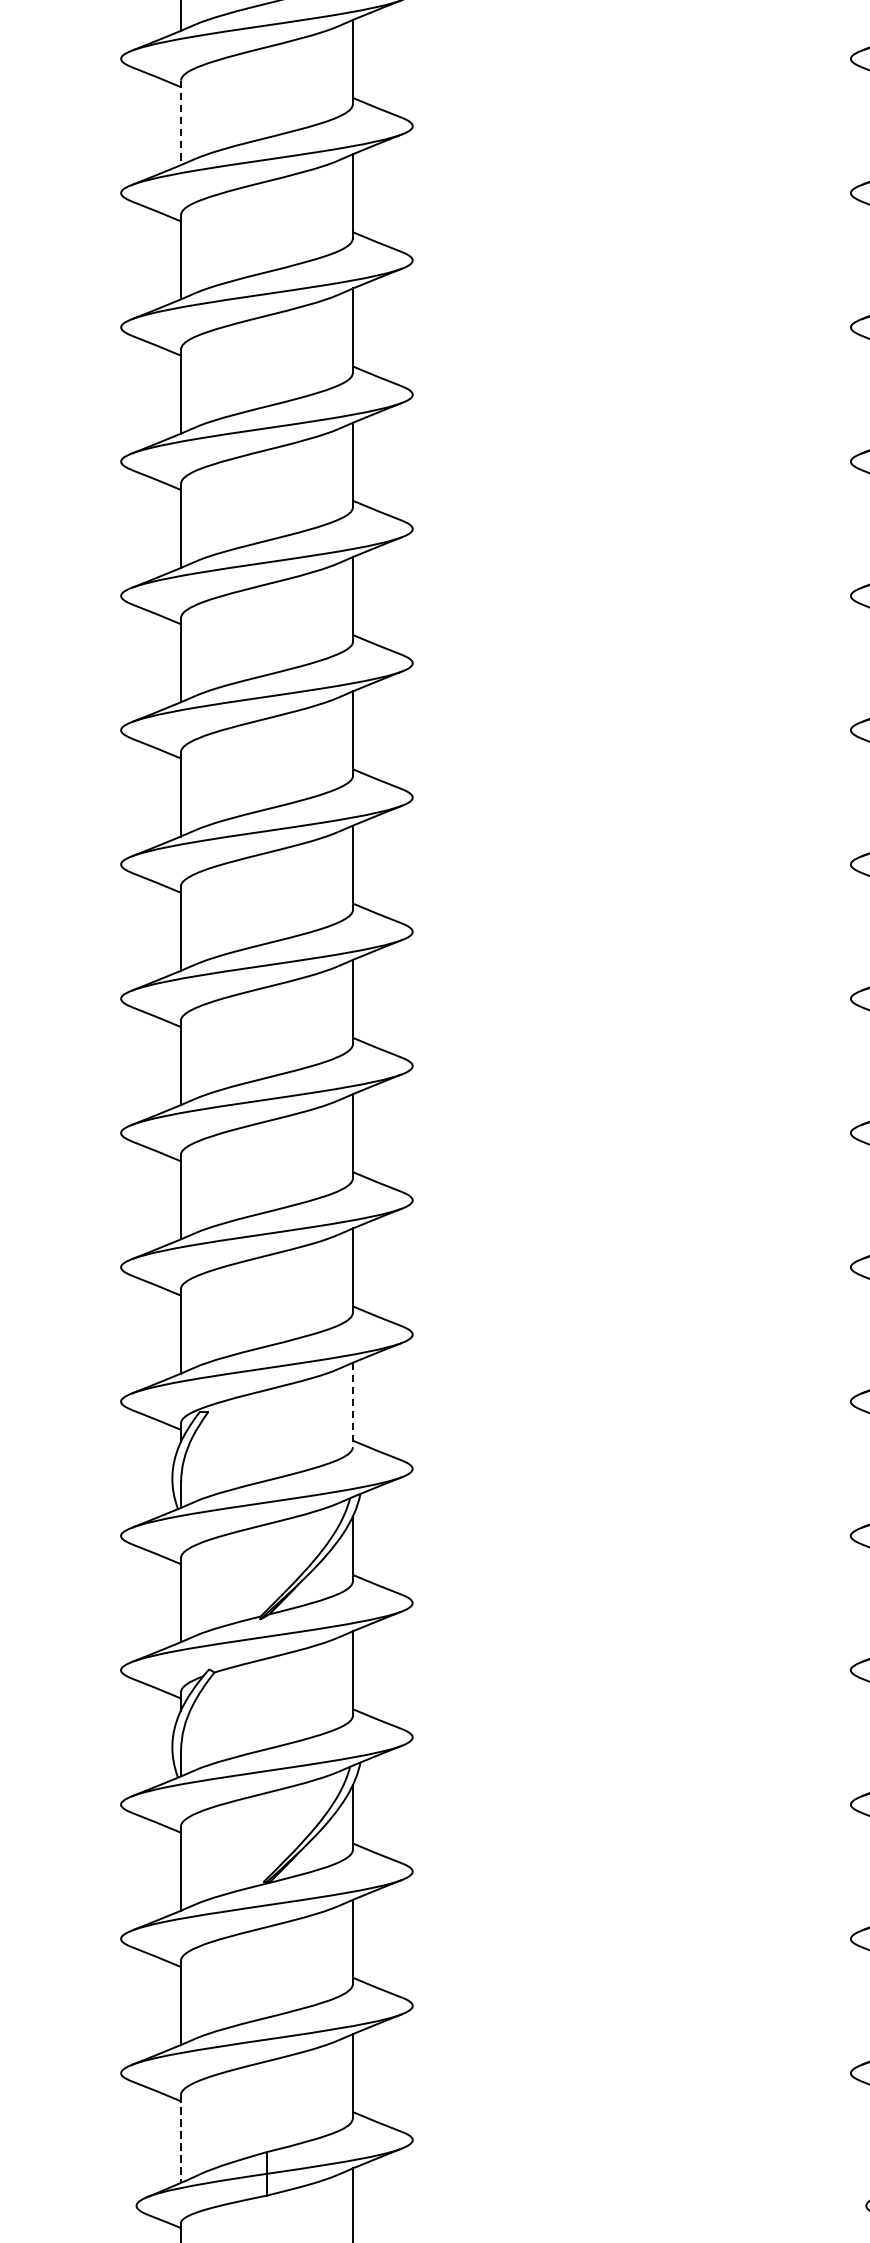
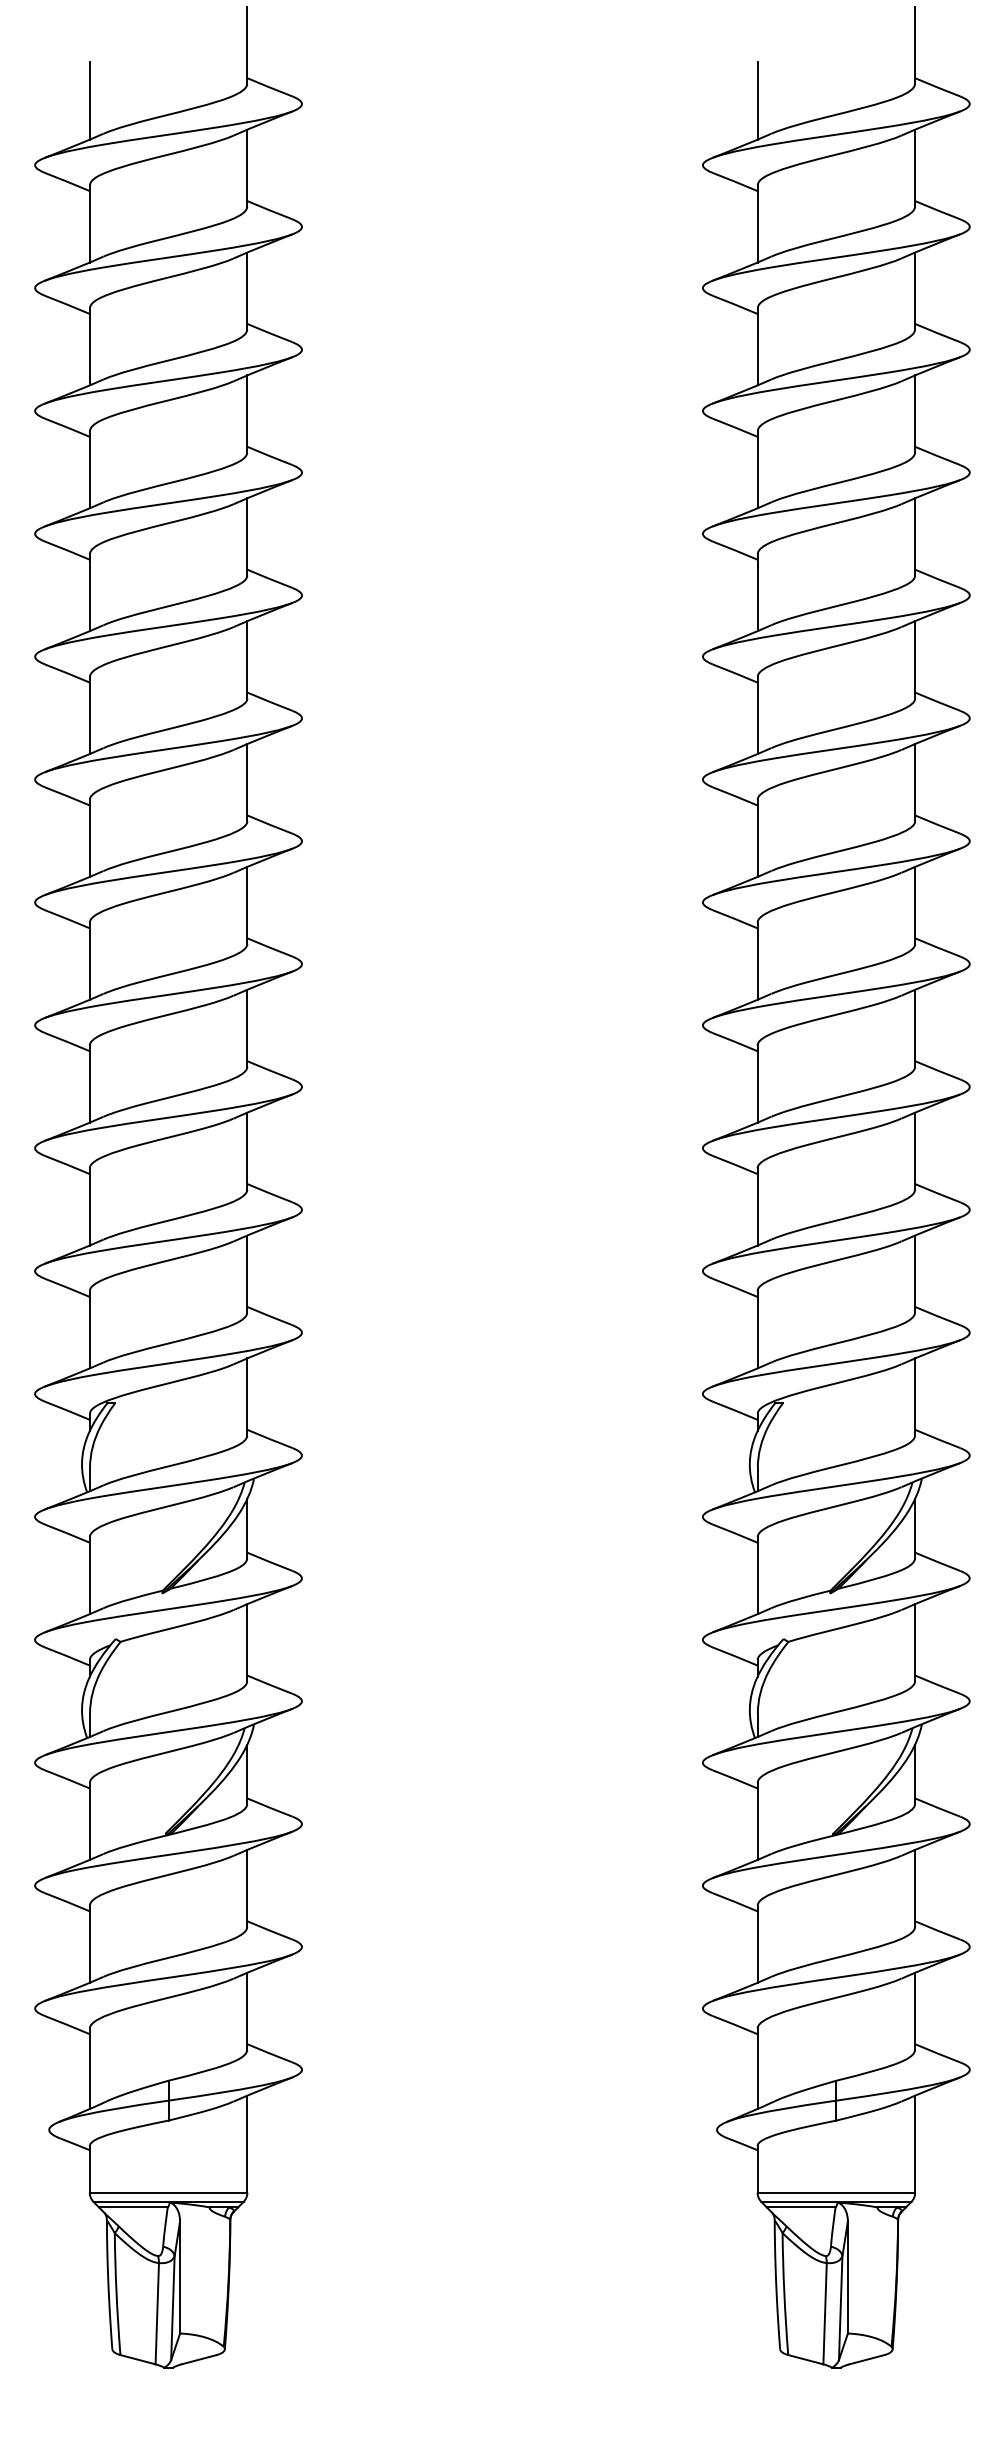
line: (180, 122) -> (89, 223), dashed -> solid
line: (353, 1405) -> (247, 1397), dashed -> solid
line: (180, 2139) -> (89, 2069), dashed -> solid

